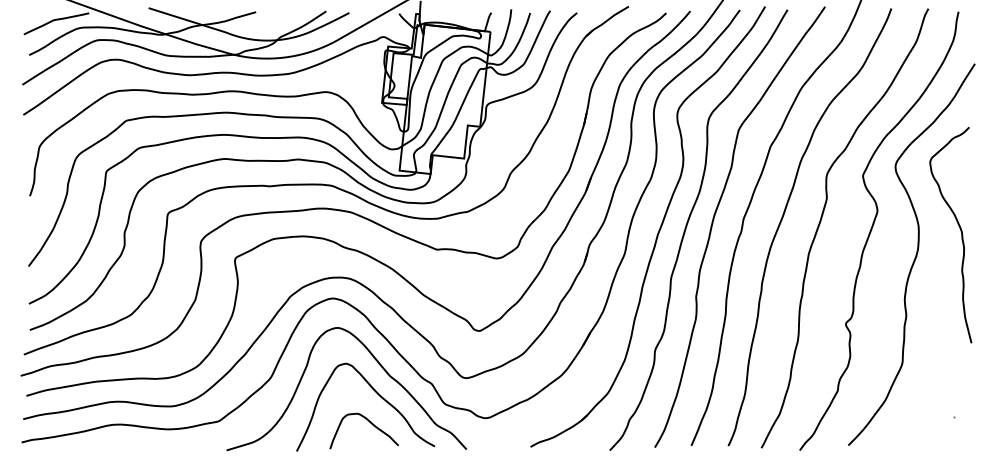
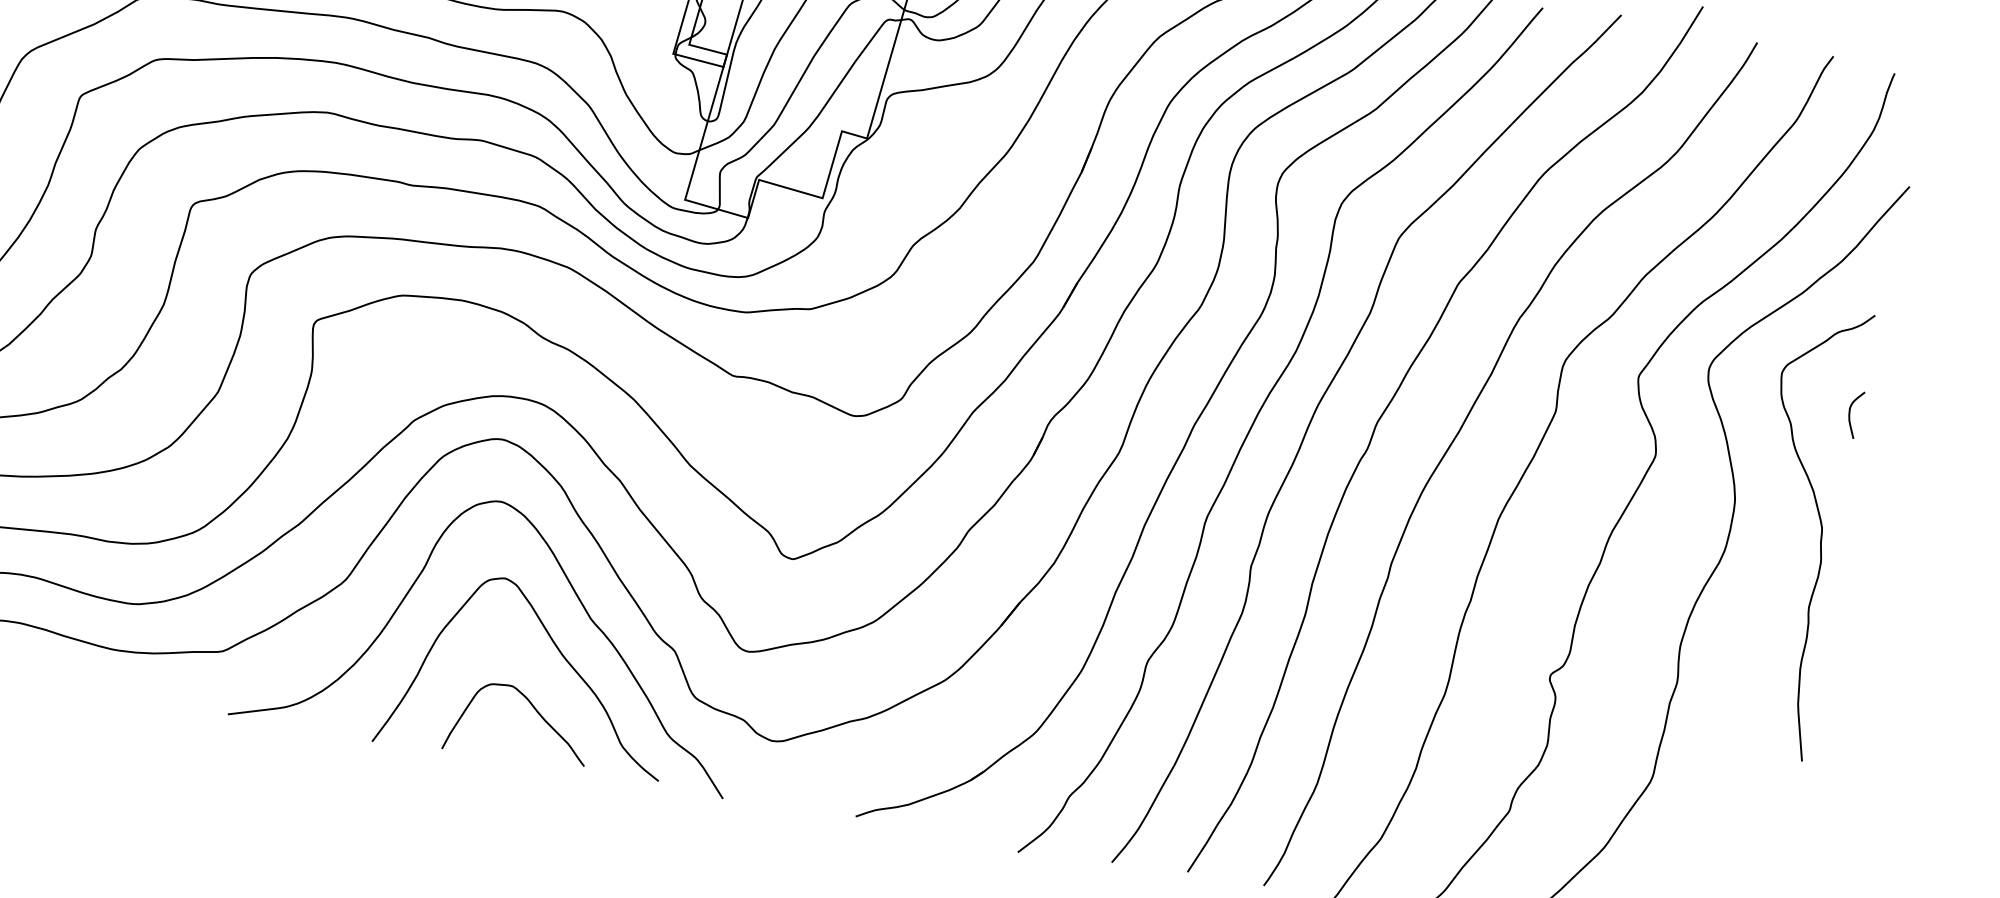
curve: (966, 175) -> (1851, 413), added

